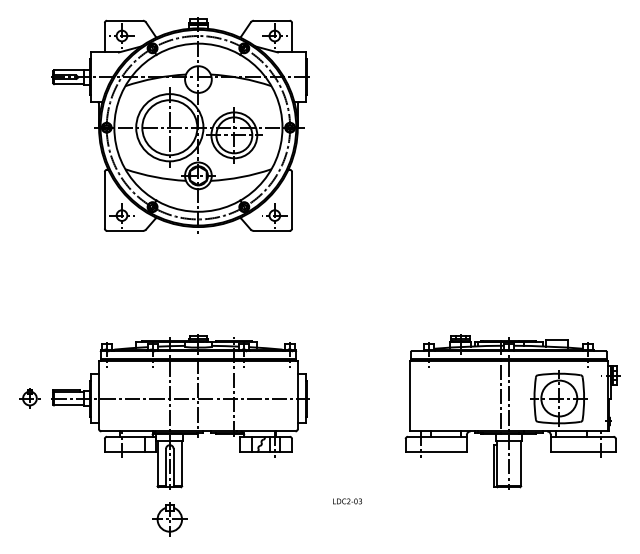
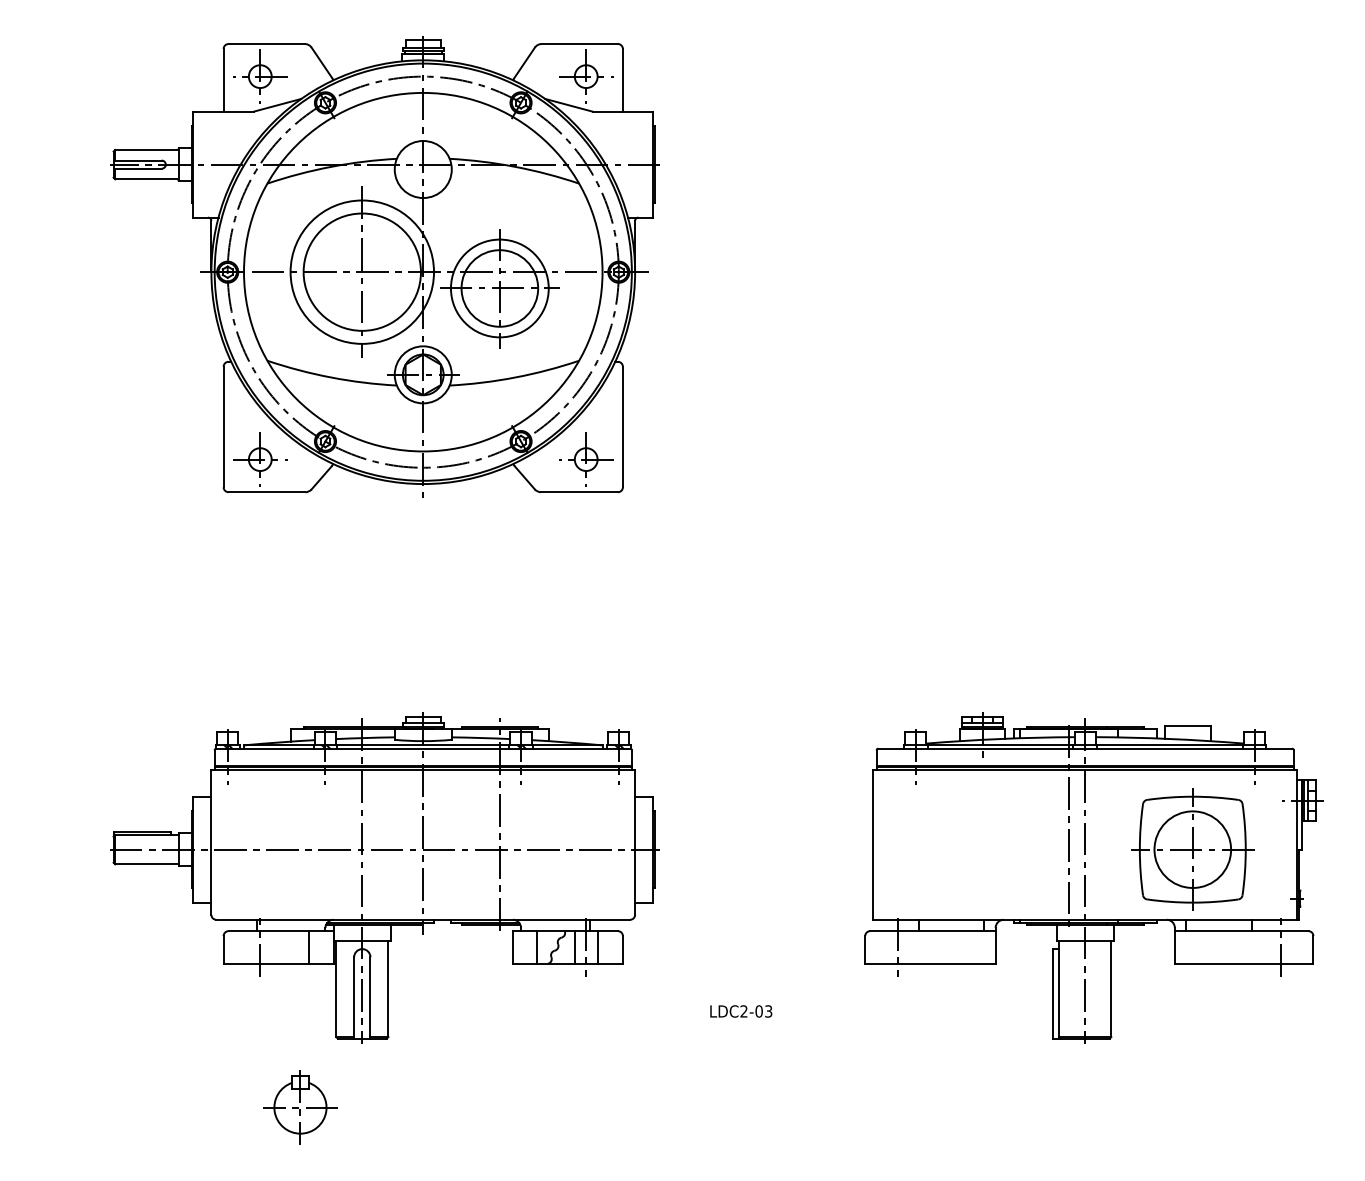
part: (29, 398) -> (63, 849), removed
text: (347, 501) -> (741, 1011), moved
part: (169, 519) -> (299, 1107), moved

